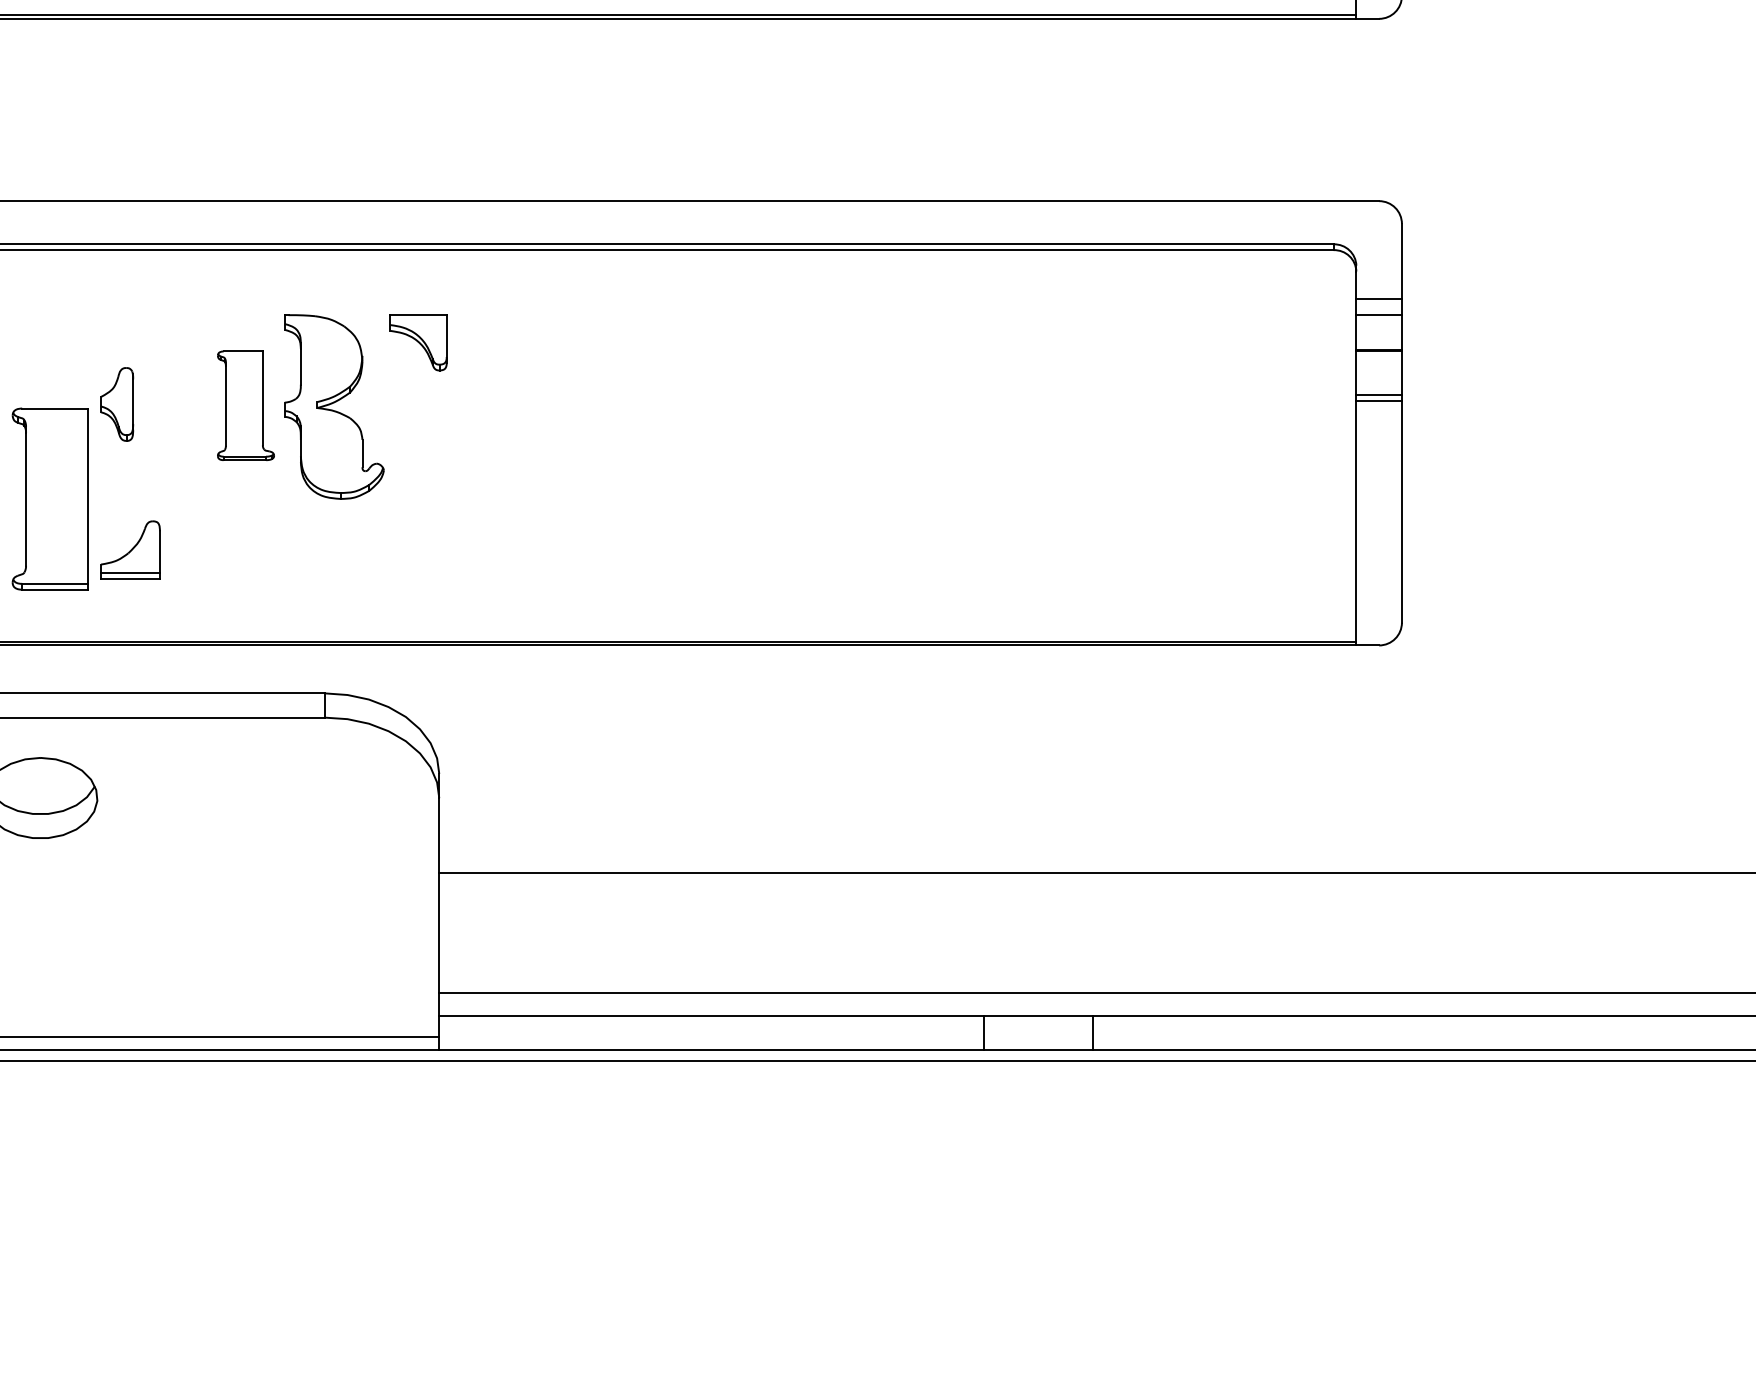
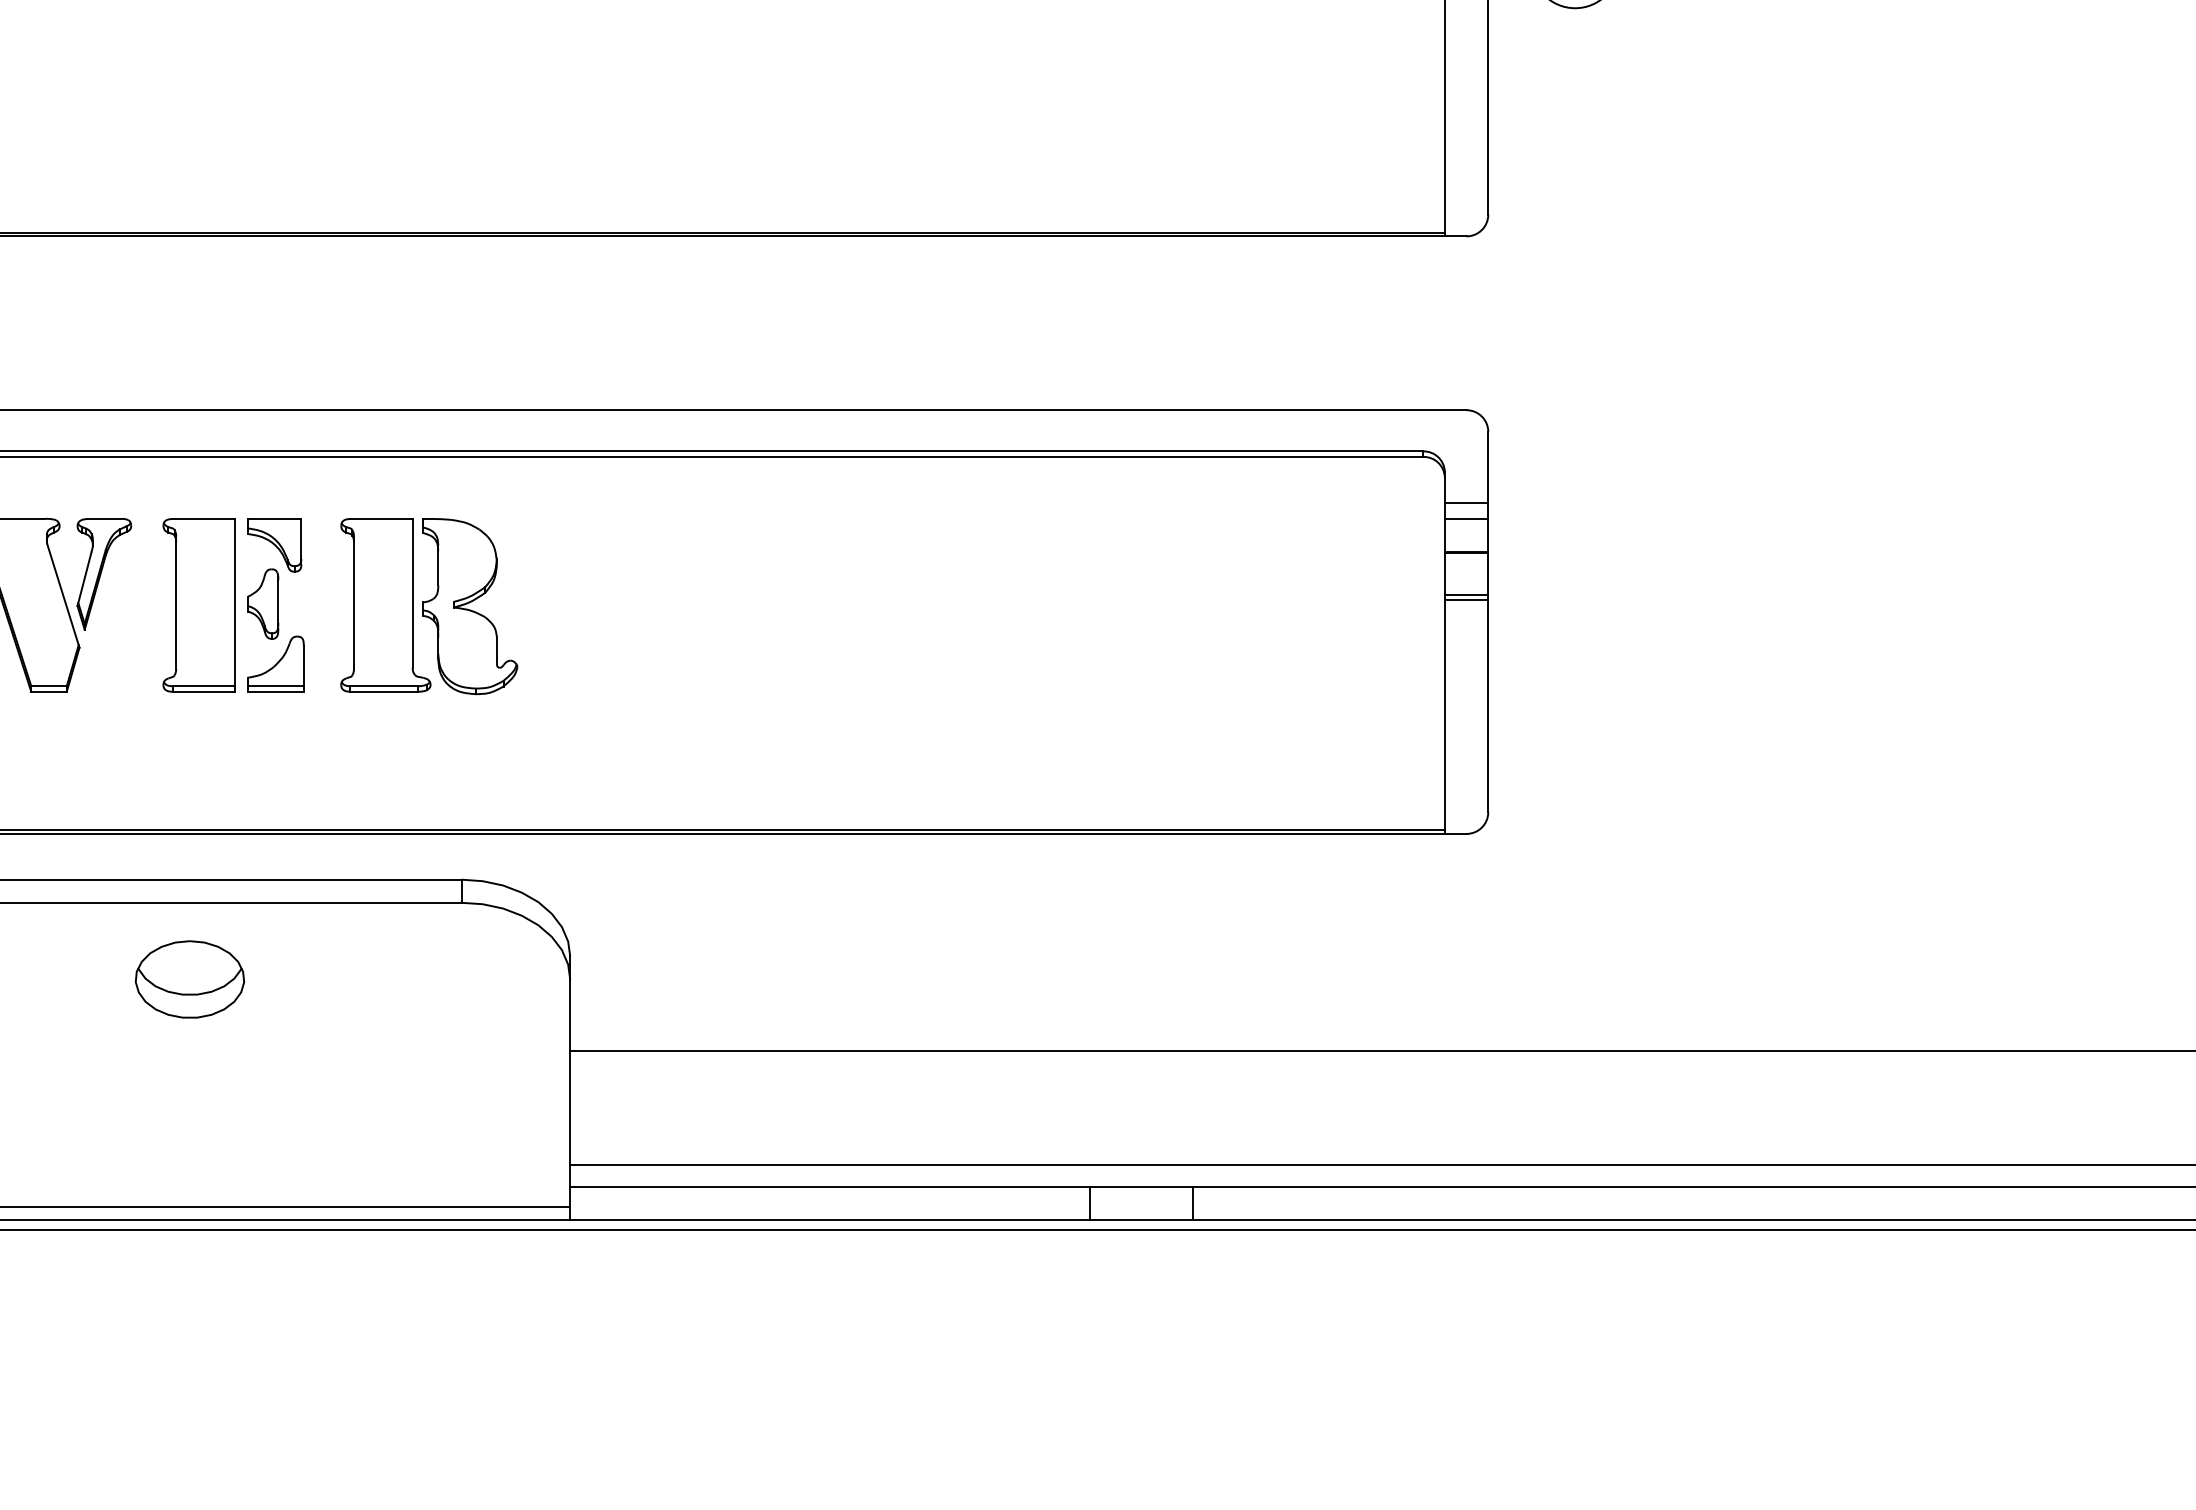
part: (418, 343) -> (274, 545), moved
part: (245, 405) -> (385, 605), size x1.67
part: (49, 499) -> (198, 605), moved
part: (130, 549) -> (275, 663), moved

